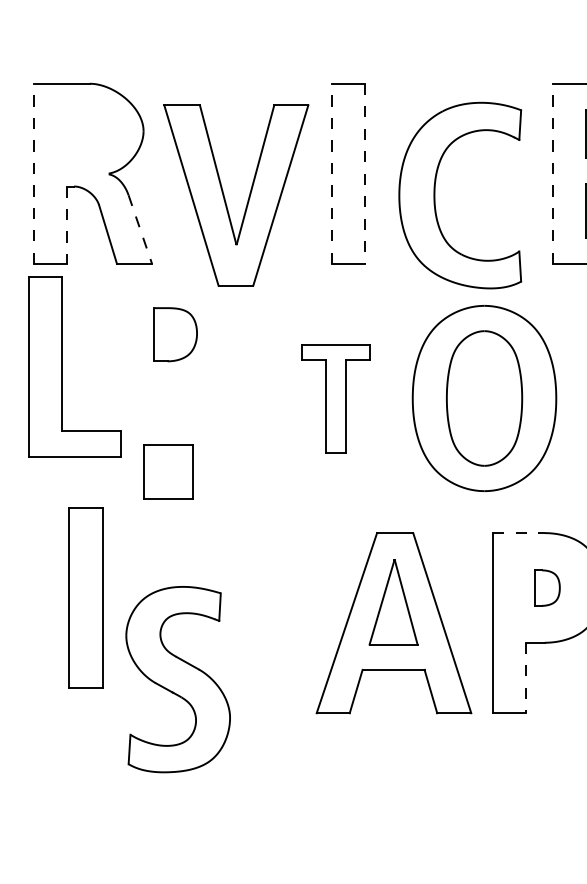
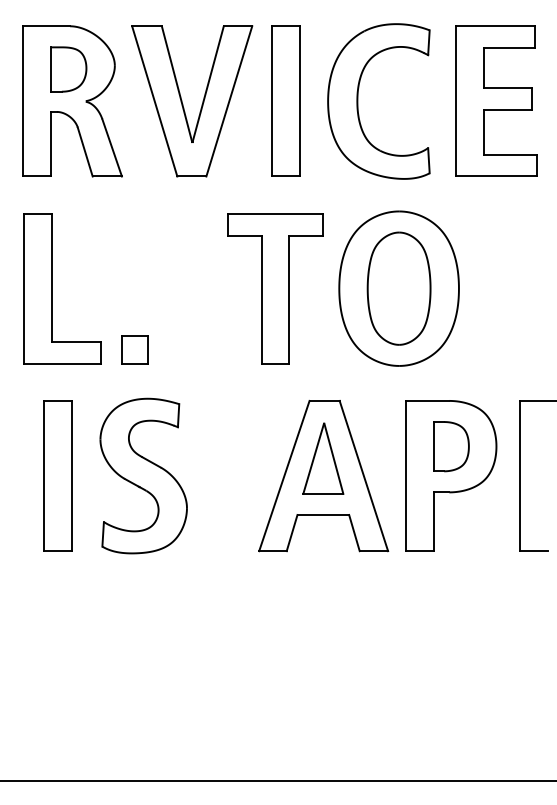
line: (34, 172) -> (23, 100), dashed -> solid
line: (332, 172) -> (272, 100), dashed -> solid
line: (553, 172) -> (456, 100), dashed -> solid
line: (365, 173) -> (299, 101), dashed -> solid
part: (435, 195) -> (358, 101), moved
part: (225, 199) -> (183, 104), moved
line: (66, 225) -> (50, 144), dashed -> solid
line: (140, 230) -> (112, 148), dashed -> solid
part: (175, 334) -> (68, 69), moved
part: (62, 367) -> (52, 288), moved
part: (336, 398) -> (275, 288), size x1.67
part: (167, 471) -> (134, 349), size x0.62
line: (518, 532) -> (427, 400), dashed -> solid
part: (547, 587) -> (451, 446), size x1.67
part: (85, 597) -> (57, 475), moved
part: (177, 678) -> (143, 475), moved
line: (525, 678) -> (433, 522), dashed -> solid

